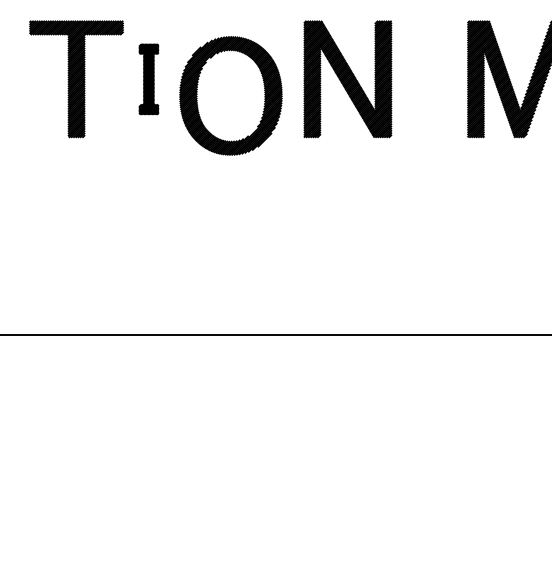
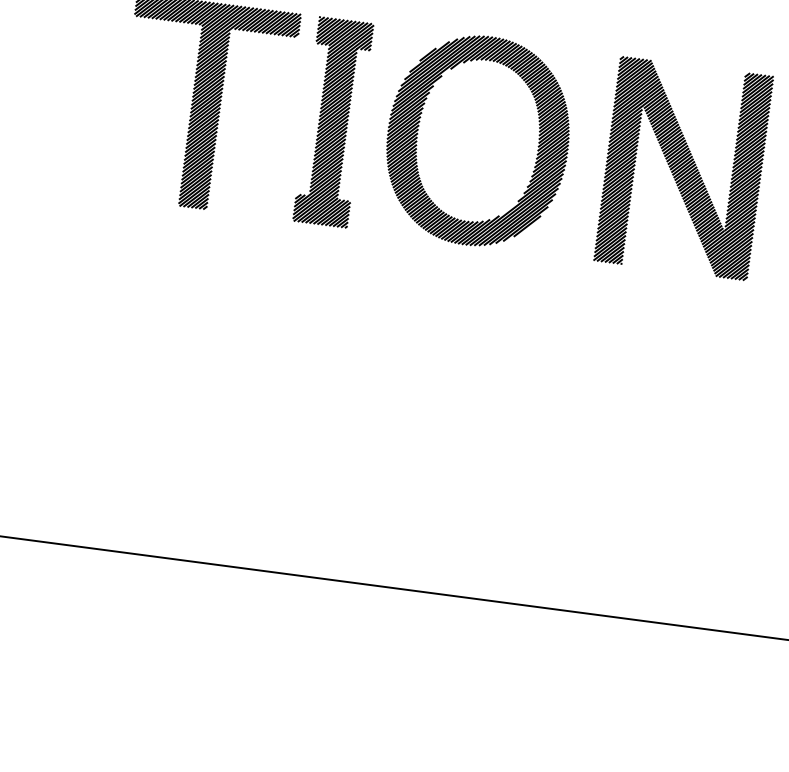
part: (148, 79) -> (332, 122), size x1.67
part: (230, 95) -> (477, 139), moved

